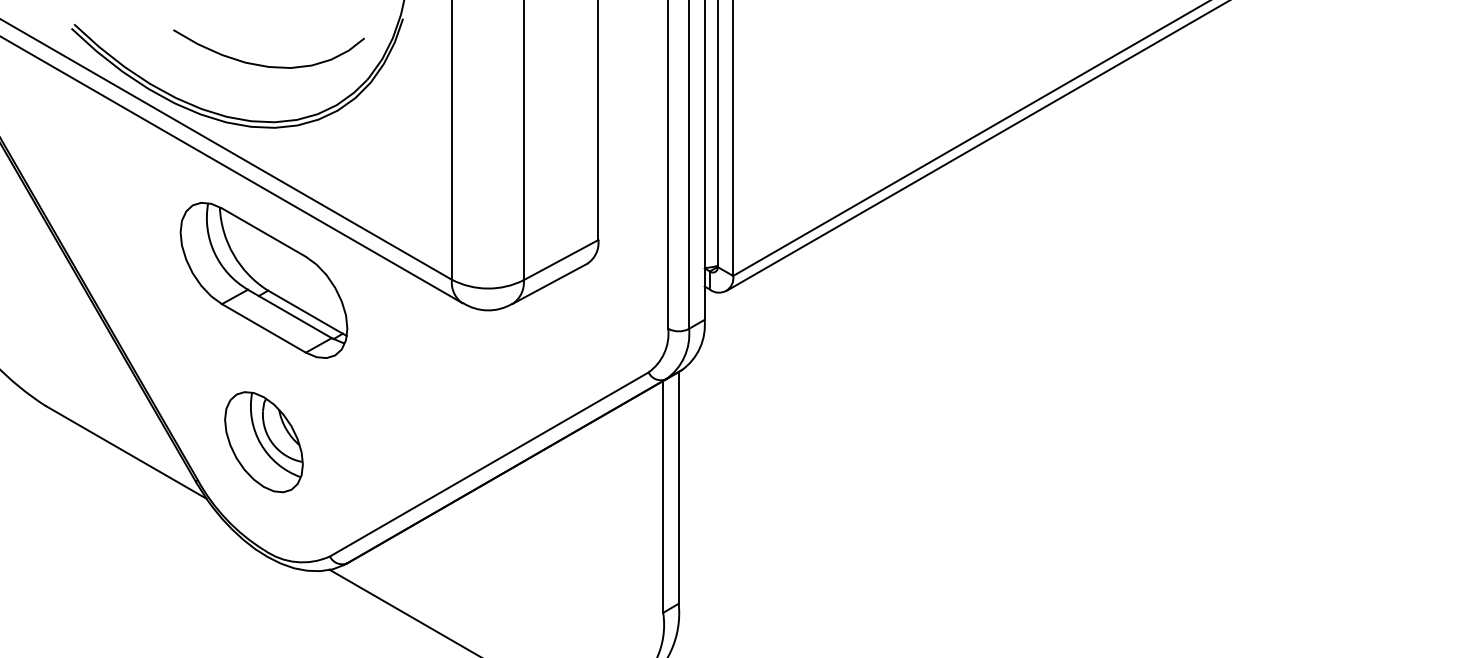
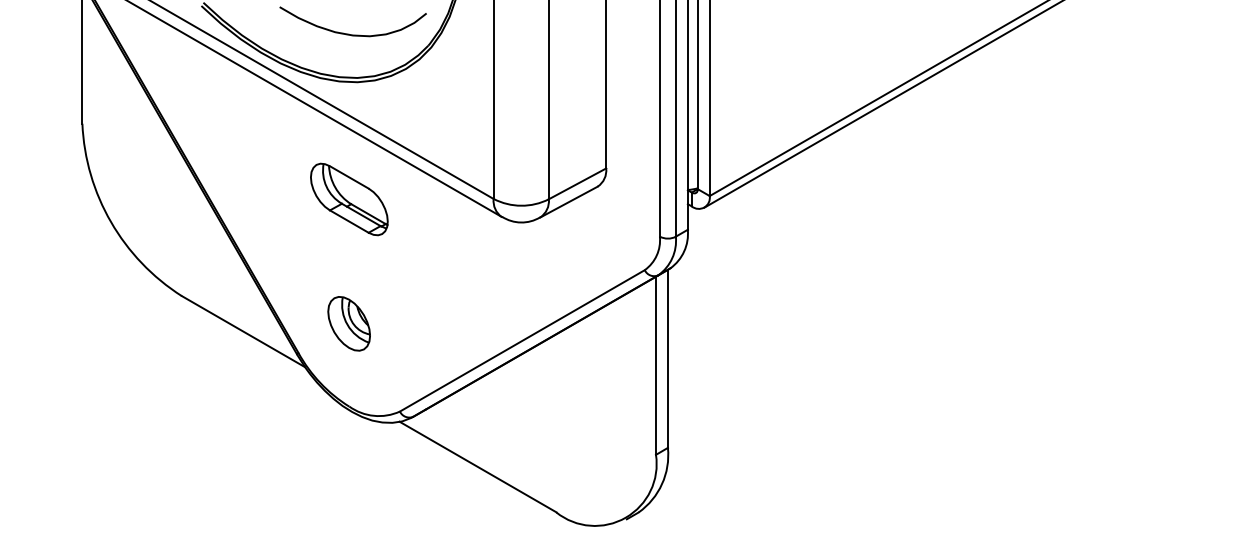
part: (264, 280) -> (349, 199), size x0.6
part: (262, 441) -> (348, 323), size x0.7

